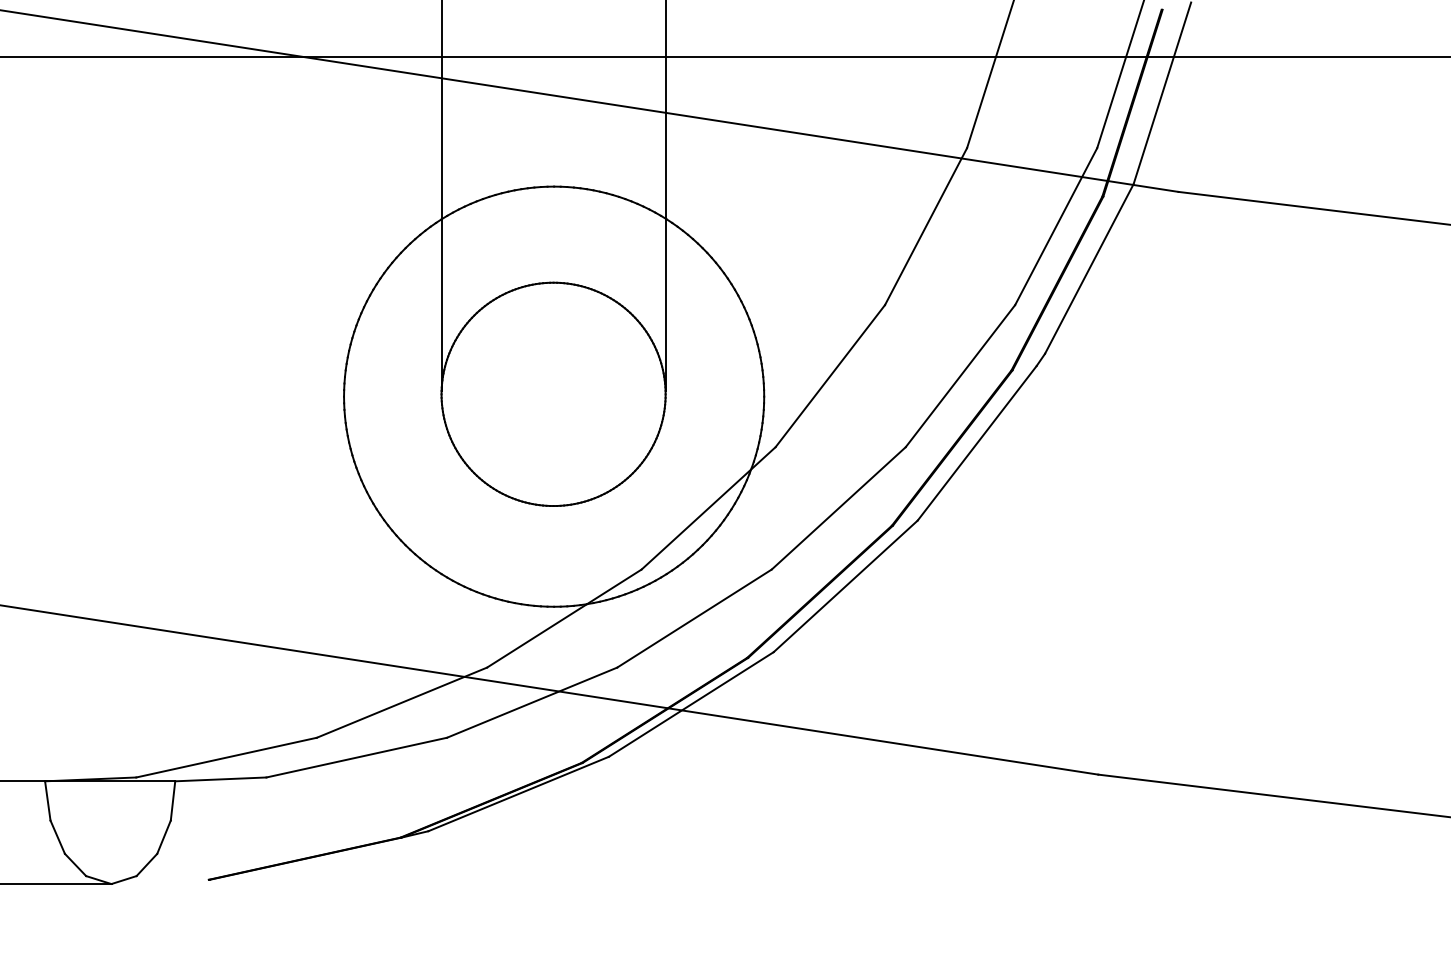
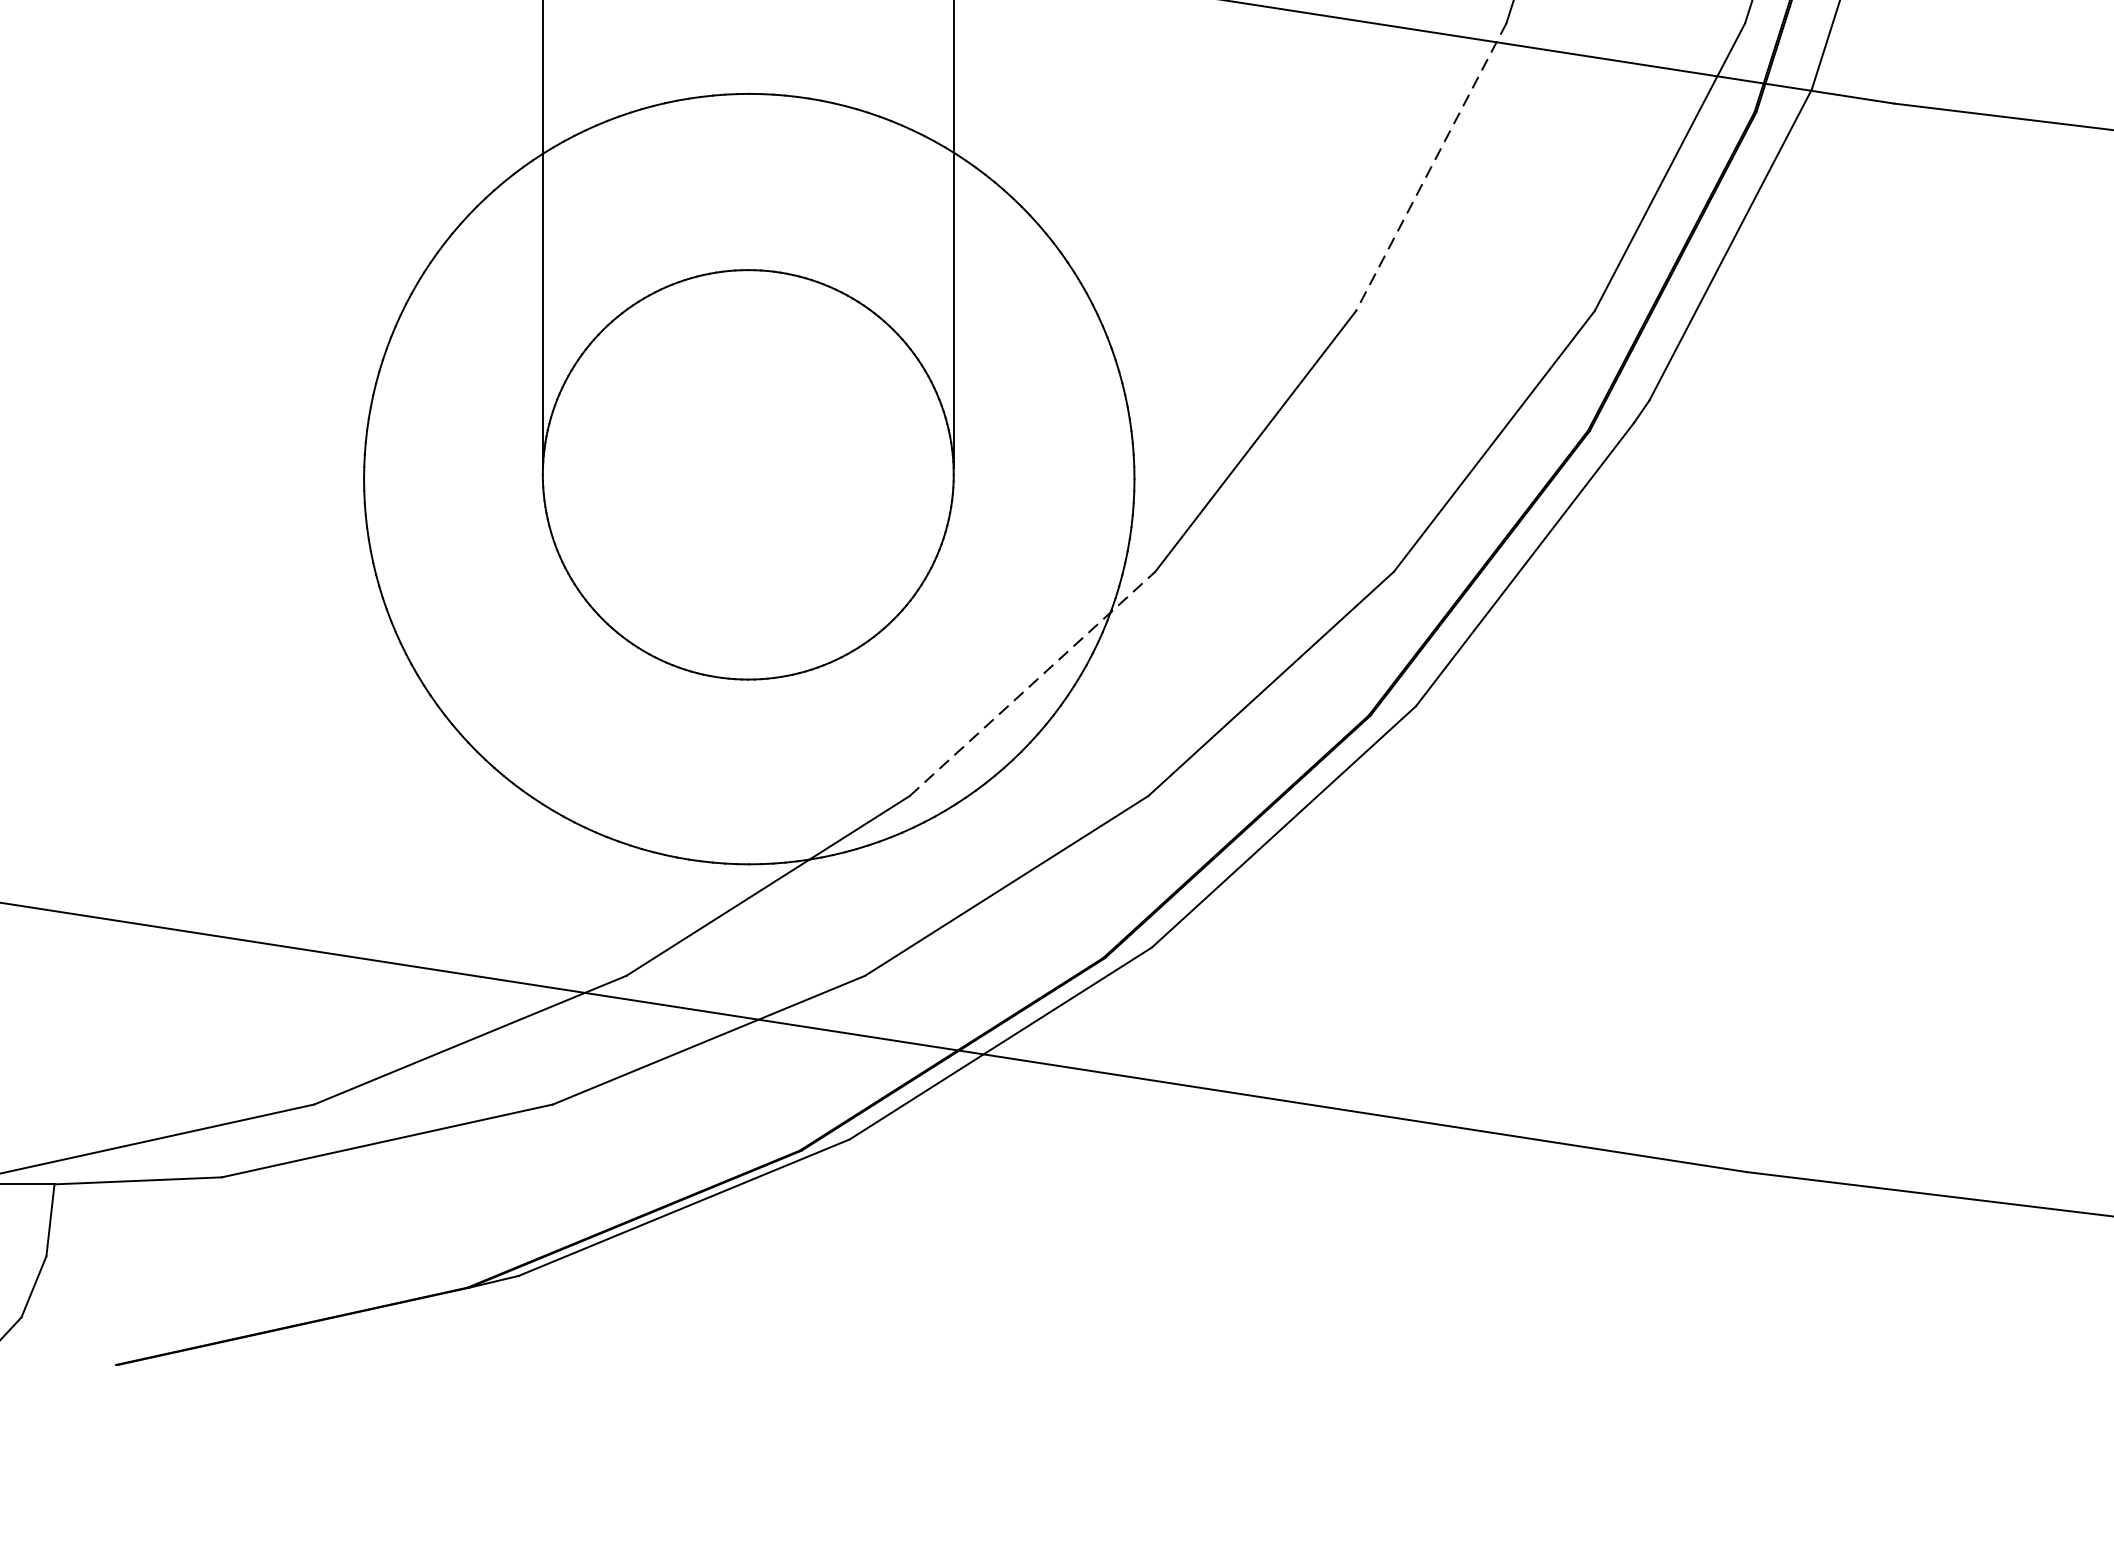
line: (926, 226) -> (1432, 167), solid -> dashed
line: (708, 508) -> (1032, 684), solid -> dashed

